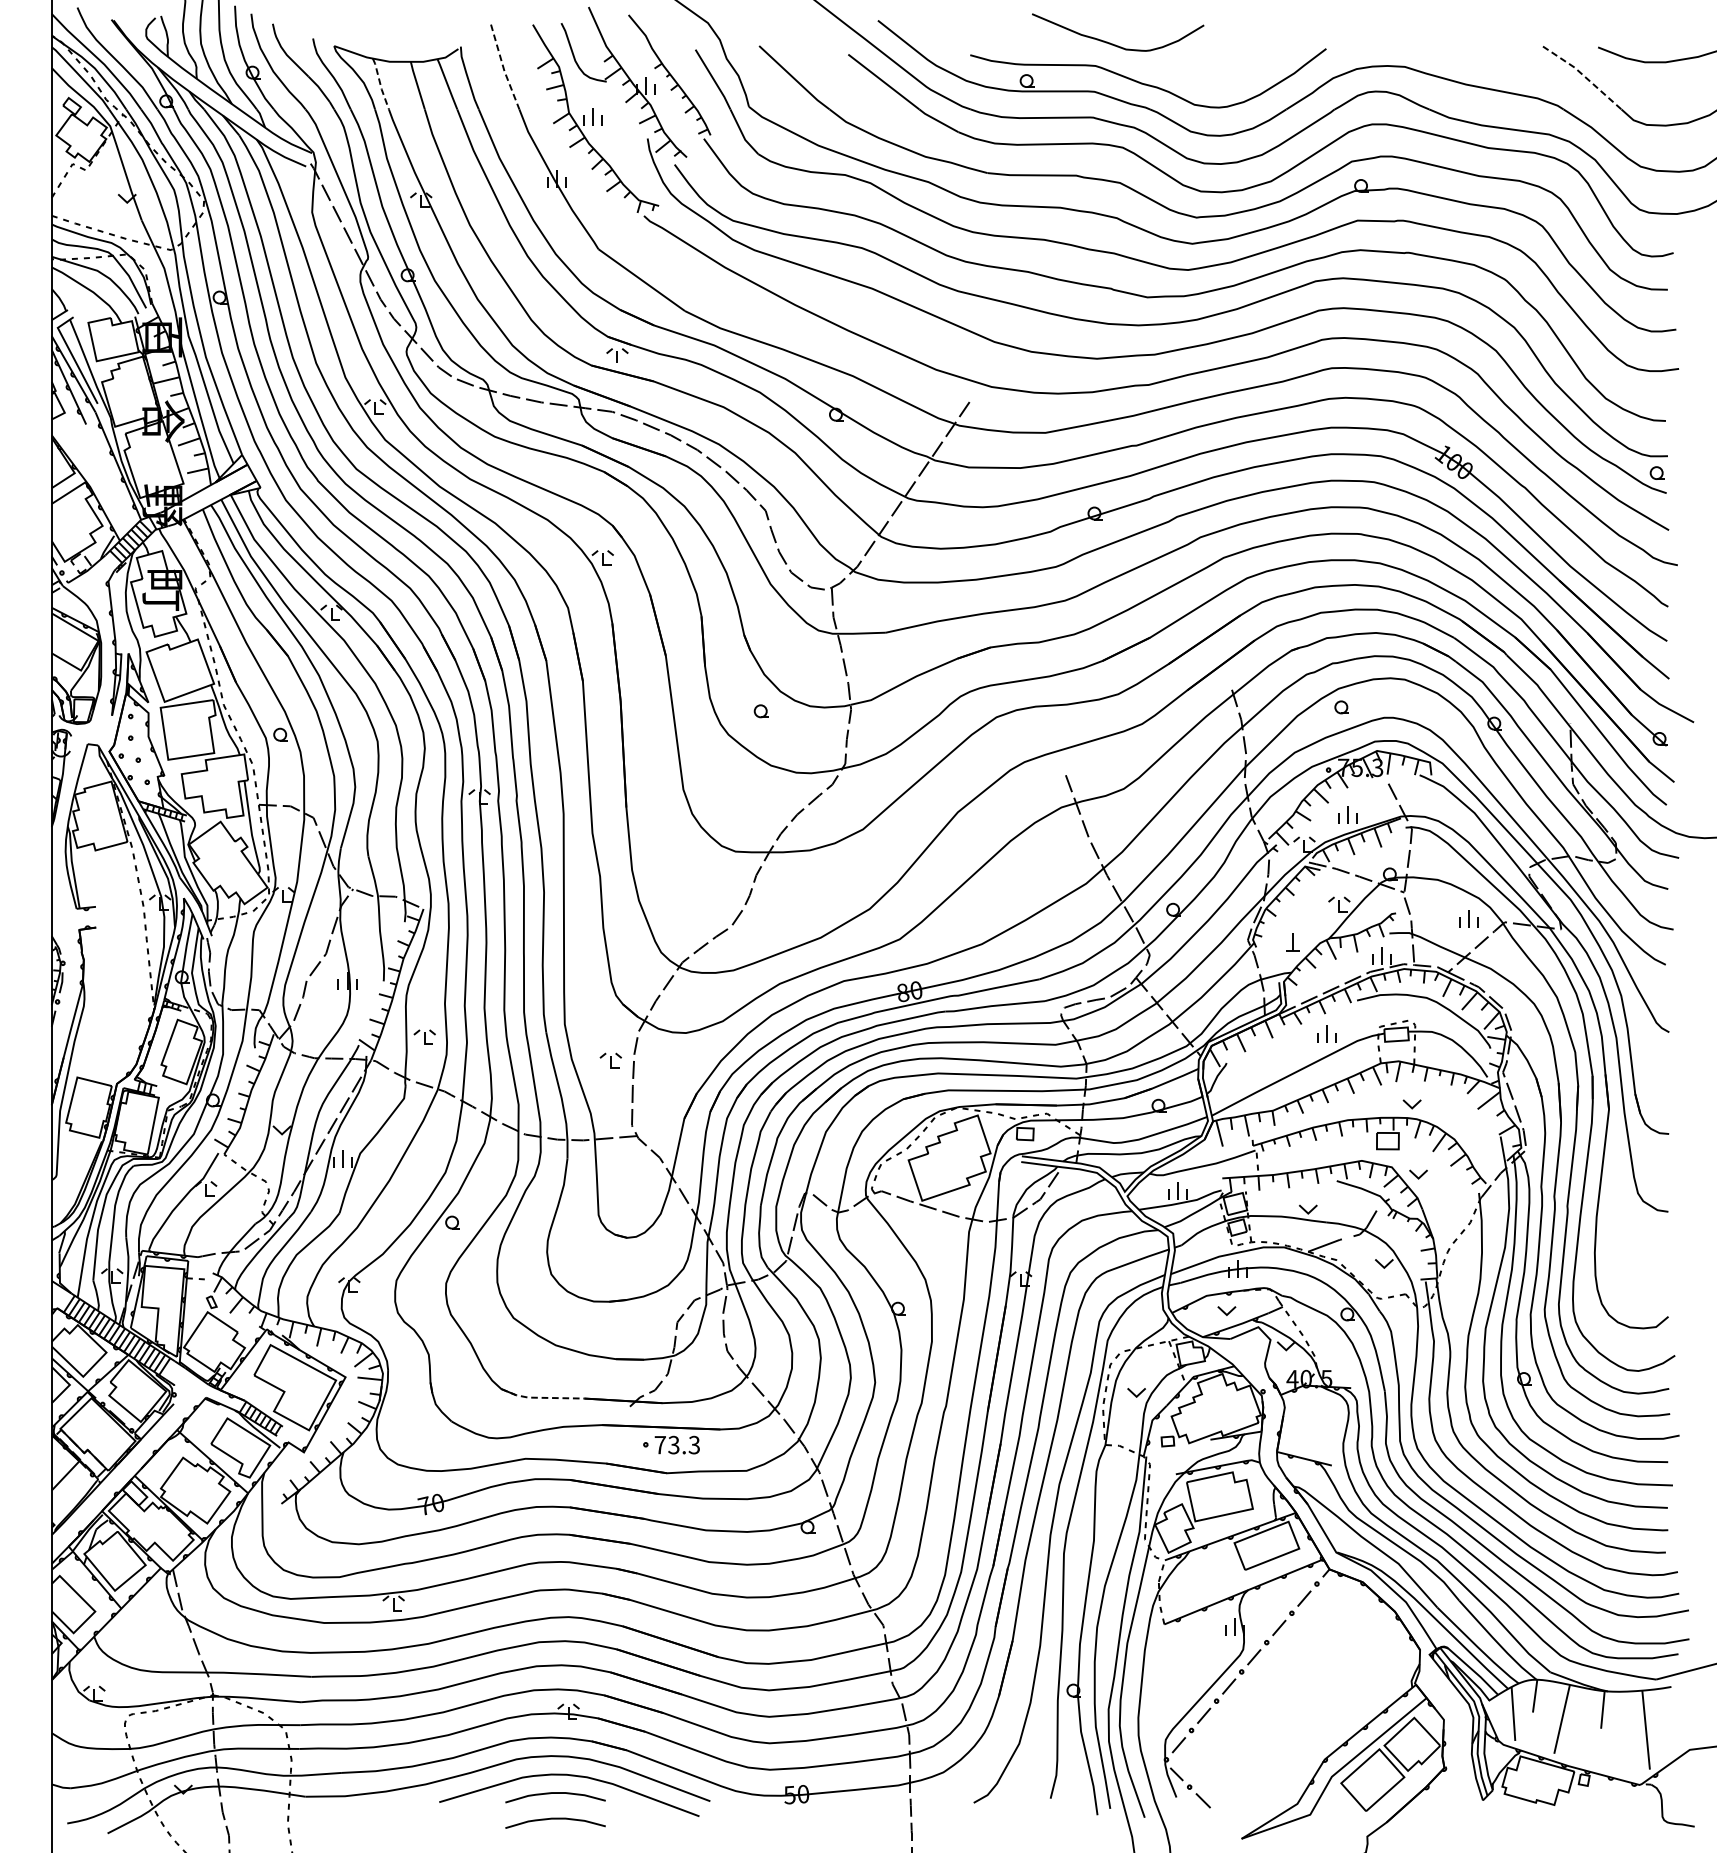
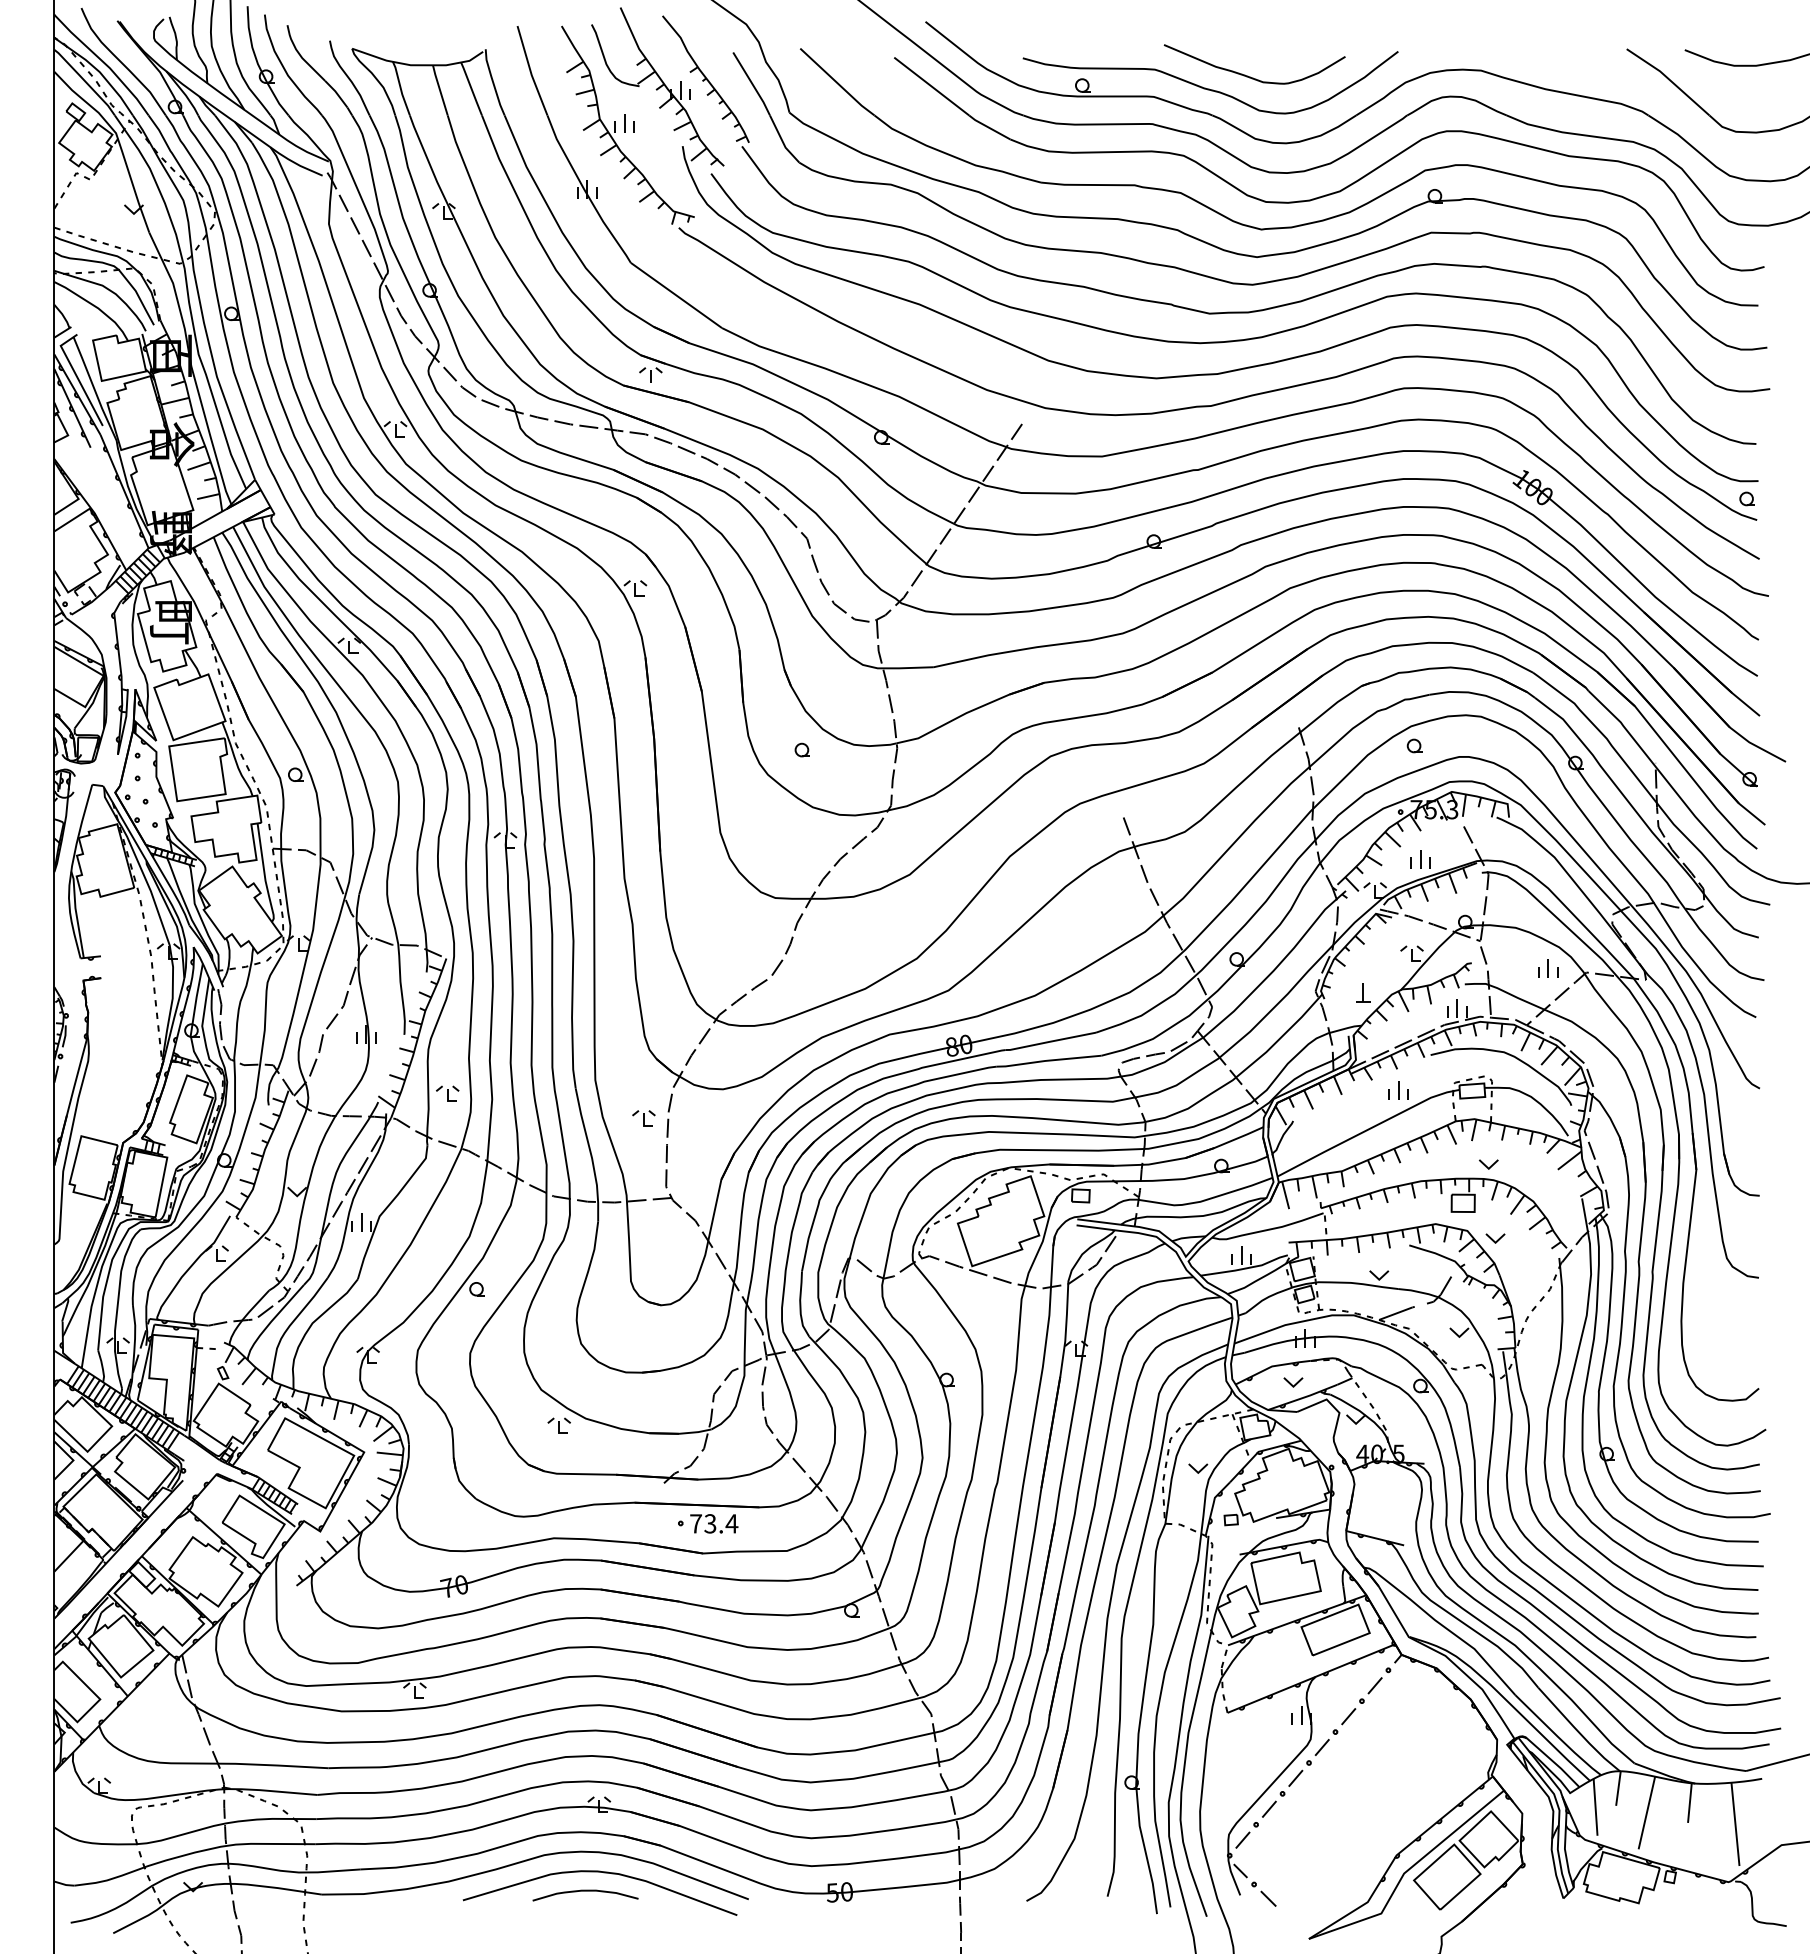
curve: (1114, 44) -> (1250, 76), moved
line: (503, 68) -> (530, 72), dashed -> solid
line: (1583, 75) -> (1669, 79), dashed -> solid
line: (380, 83) -> (400, 88), dashed -> solid
part: (529, 1351) -> (558, 1425), added
line: (541, 1397) -> (570, 1473), dashed -> solid
text: (693, 1444) -> (731, 1523), 73.3 -> 73.4
curve: (555, 1819) -> (585, 1918), removed

